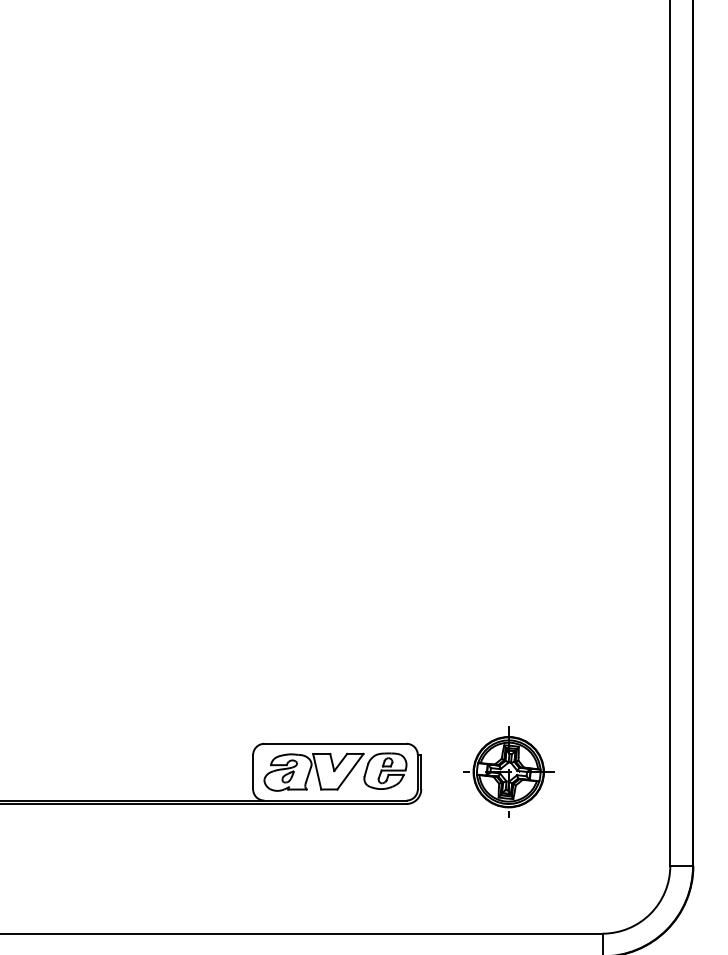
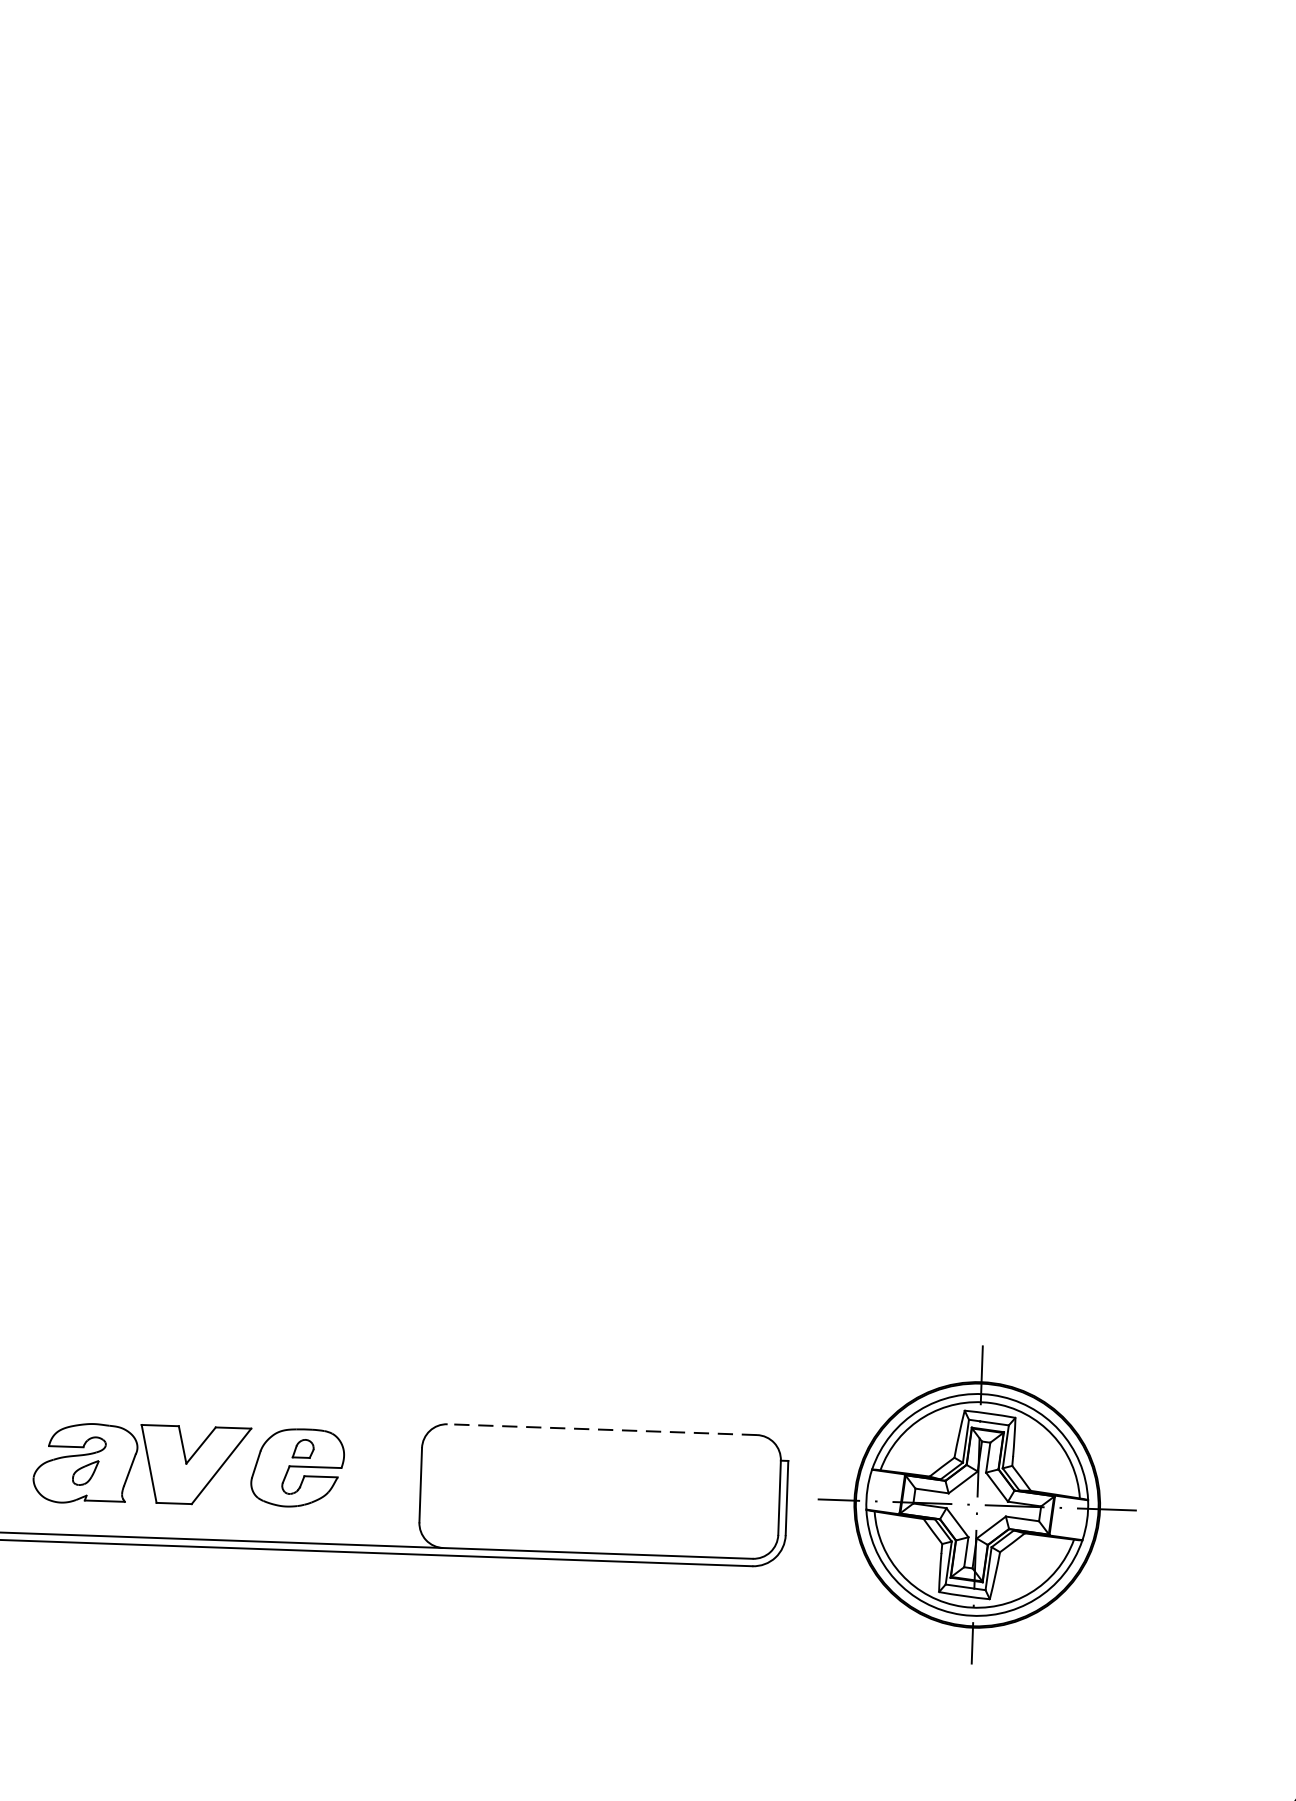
line: (334, 743) -> (600, 1428), solid -> dashed
part: (335, 771) -> (188, 1464), moved
part: (508, 771) -> (977, 1503), size x1.6

